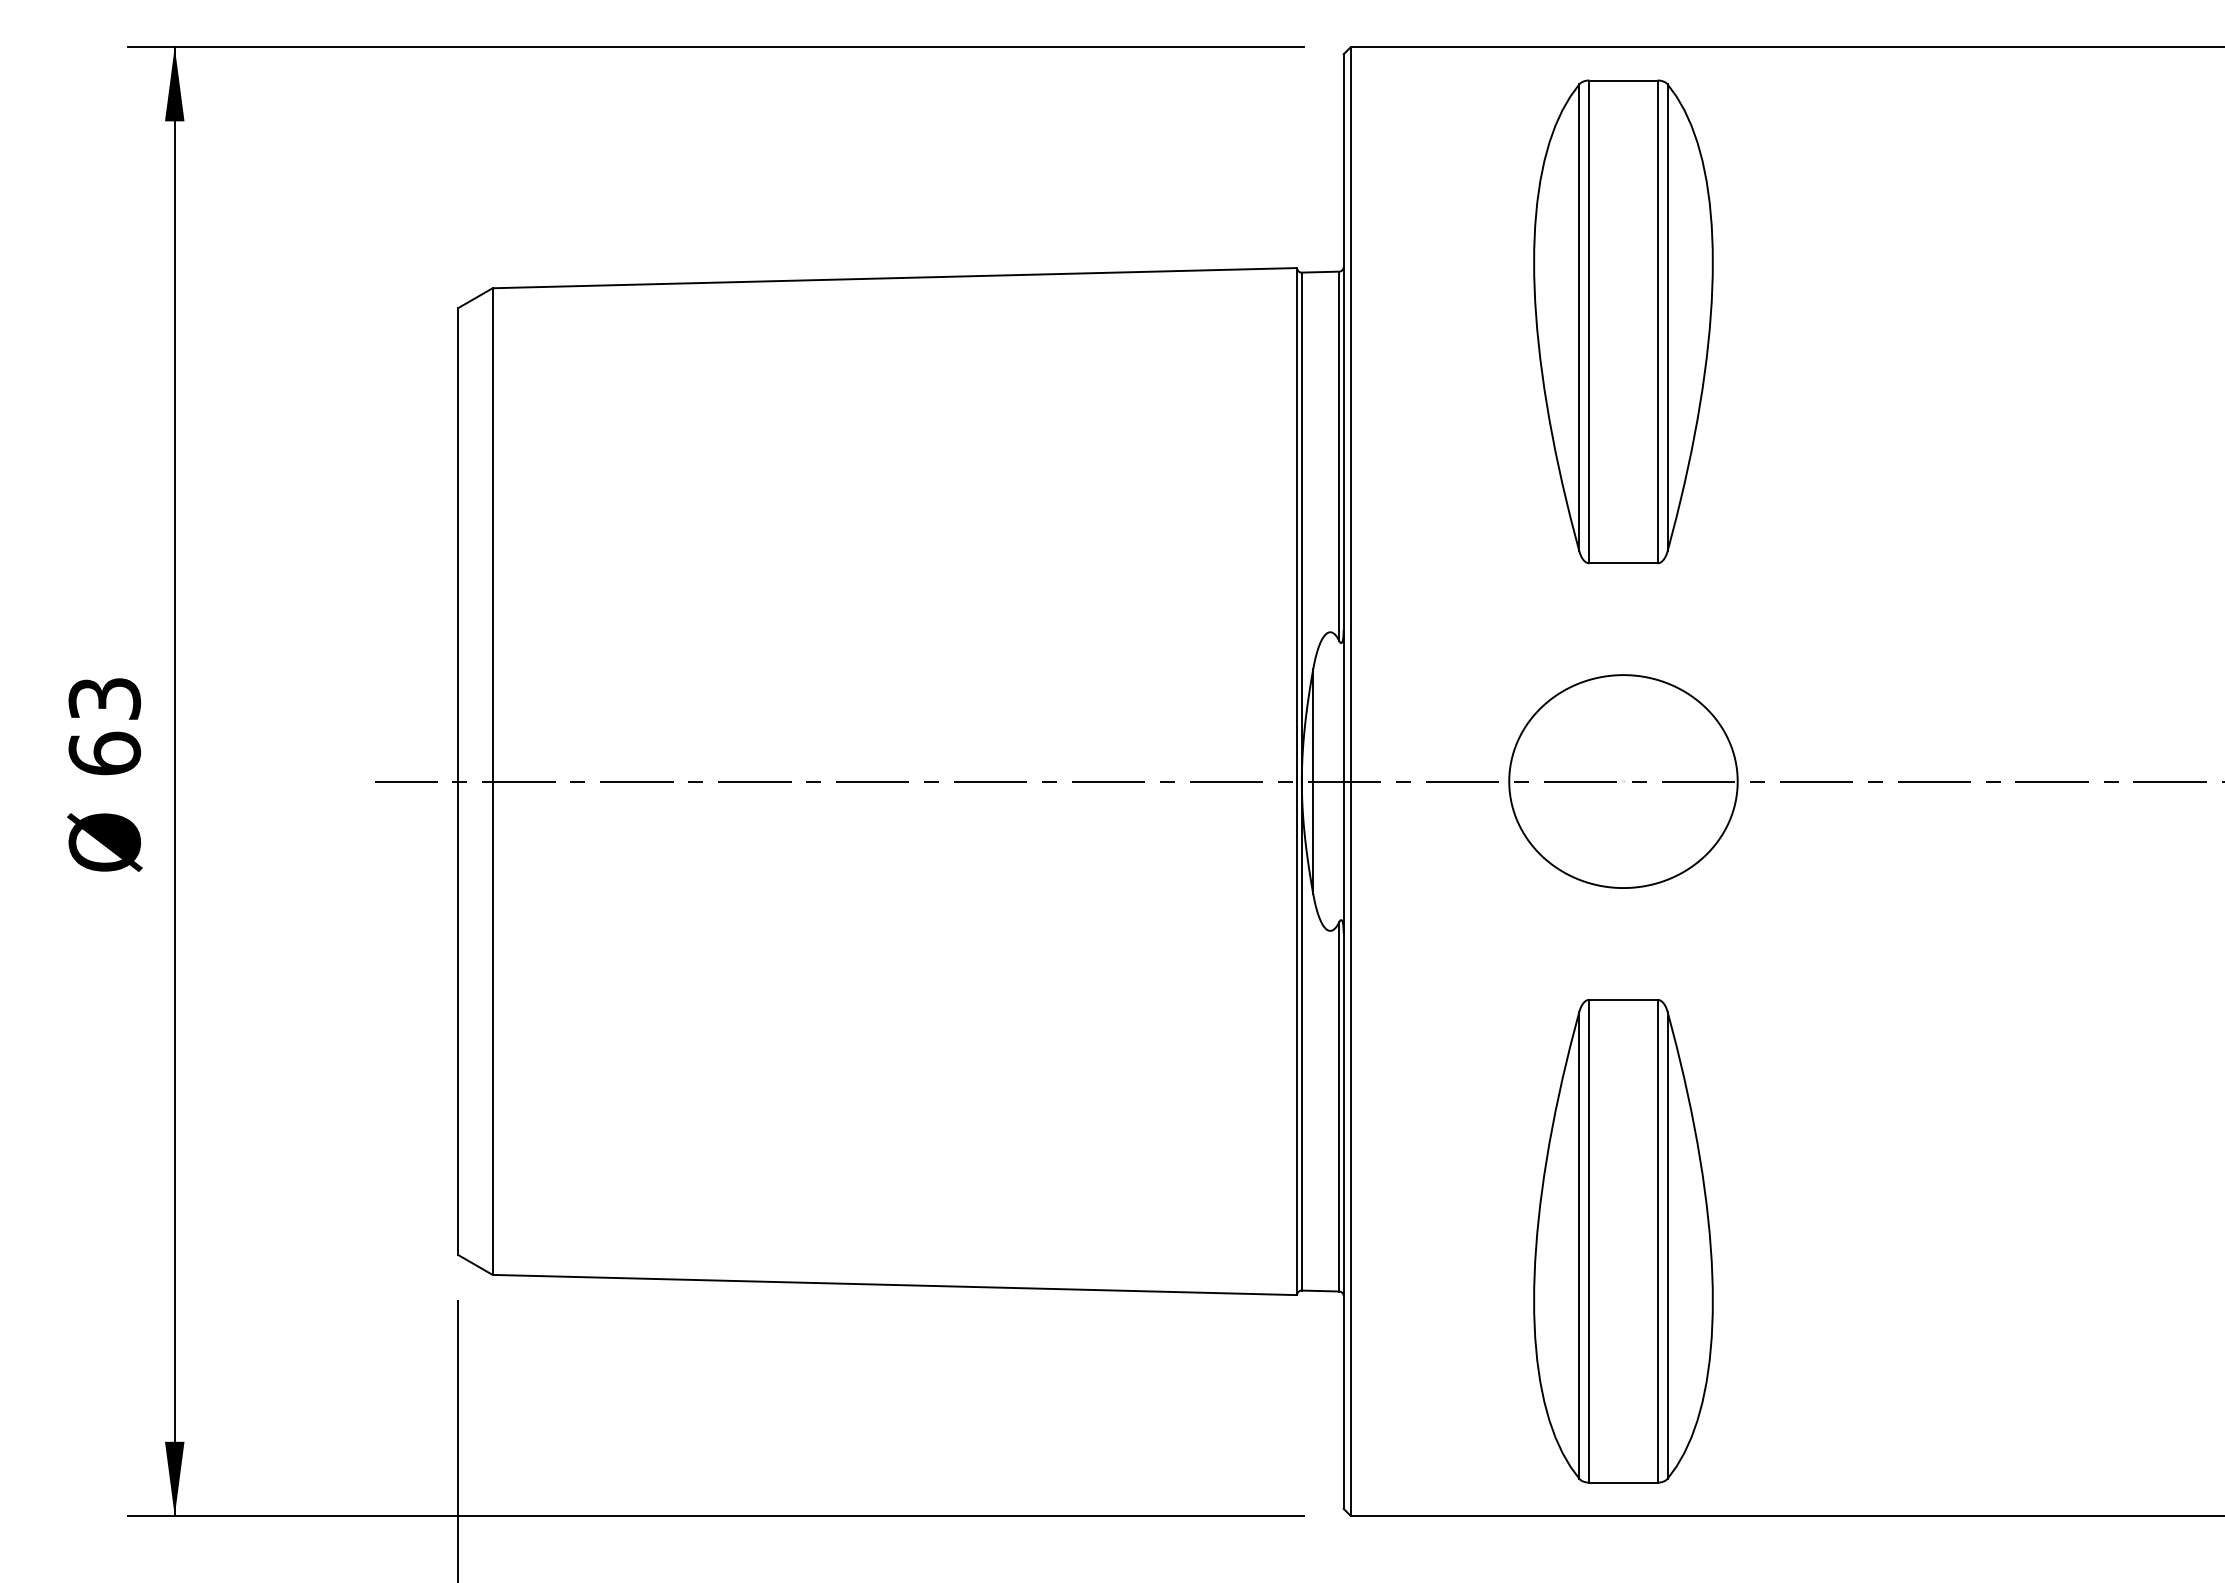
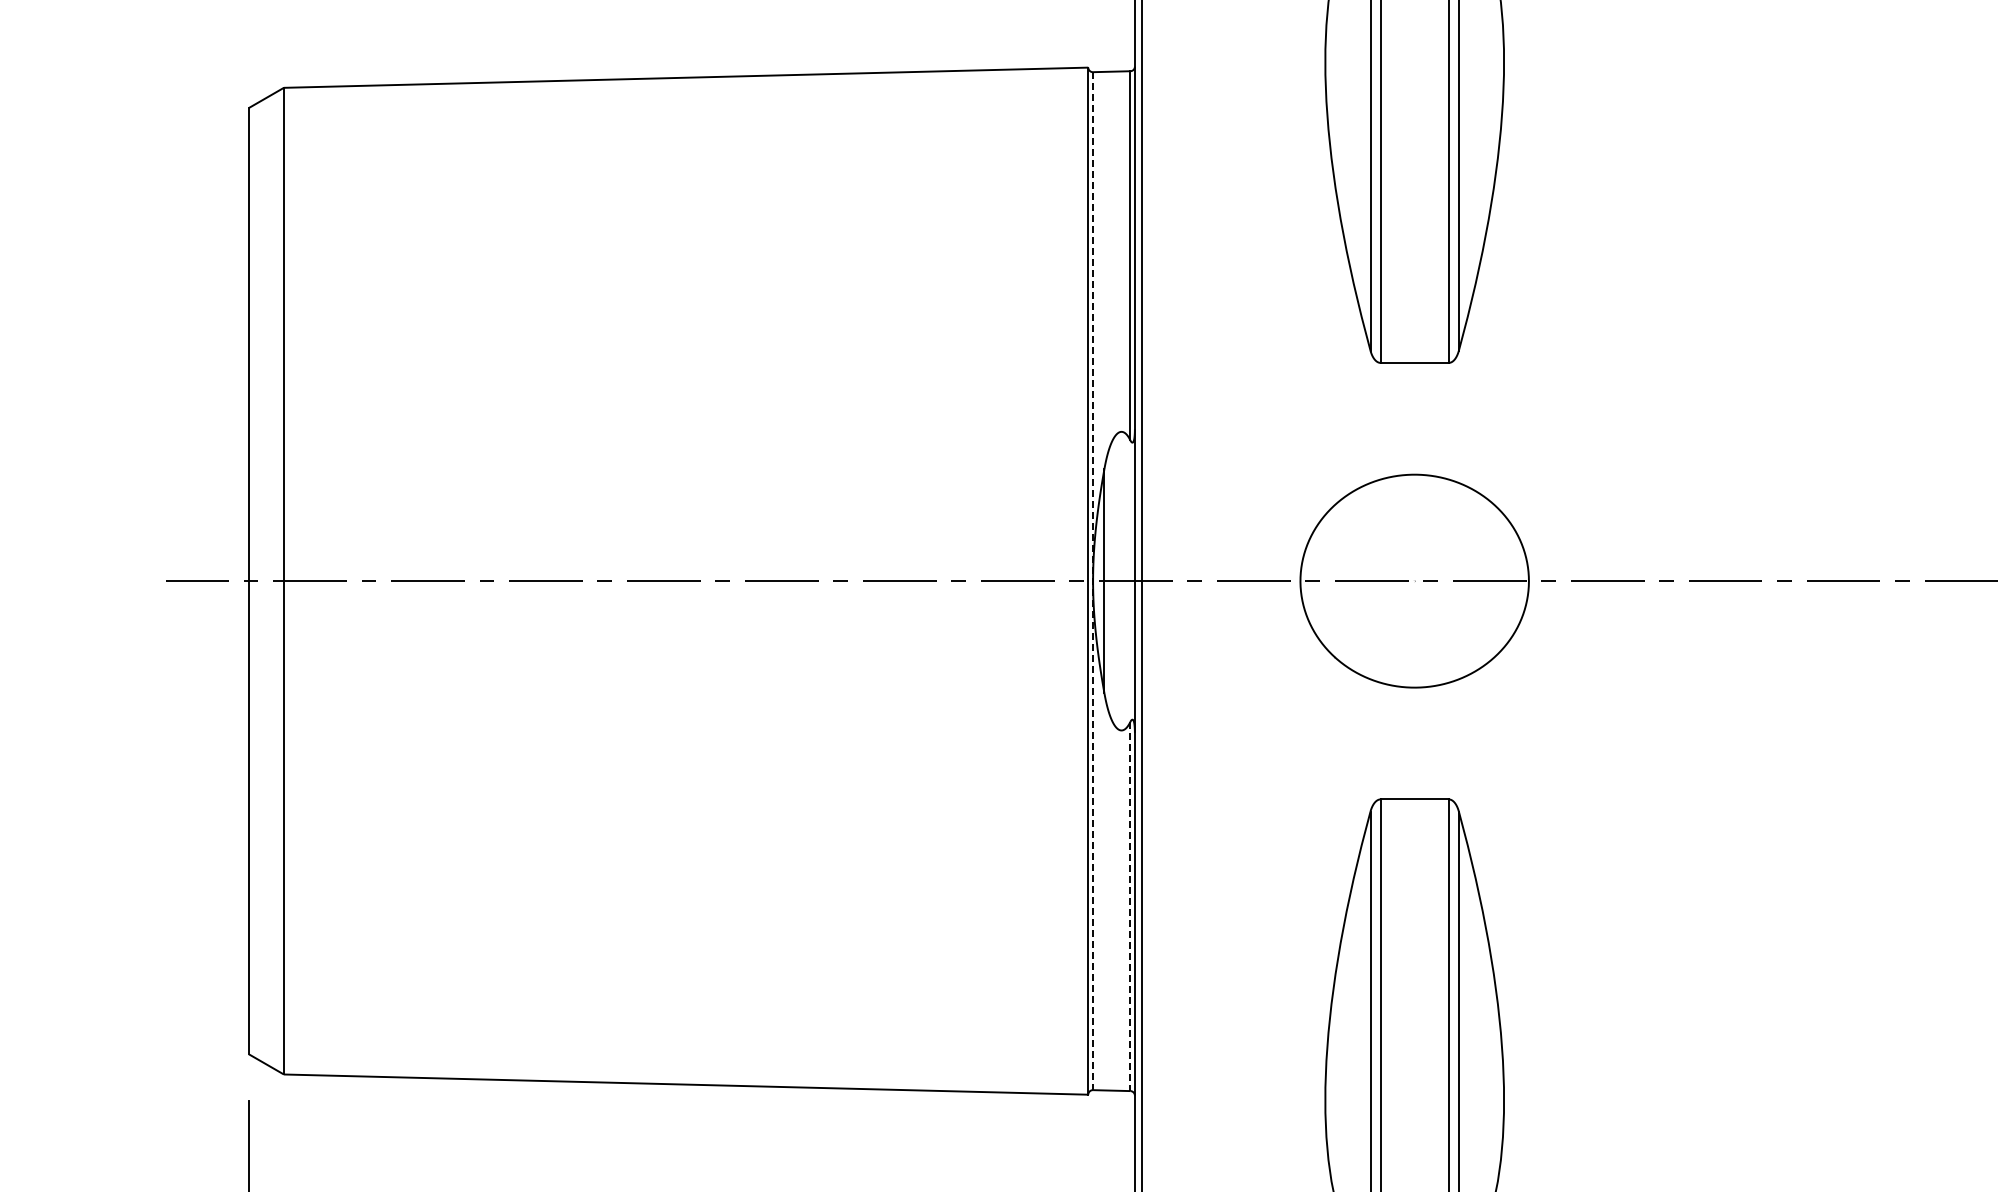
line: (1301, 781) -> (1092, 581), solid -> dashed
line: (1339, 1106) -> (1130, 906), solid -> dashed

